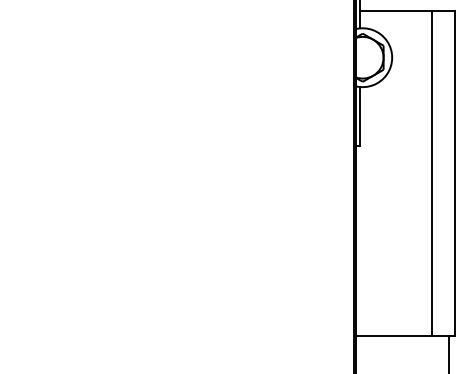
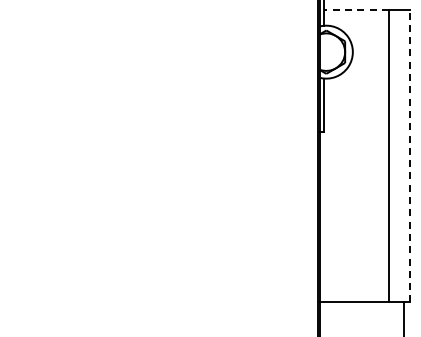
line: (396, 11) -> (356, 10), solid -> dashed
line: (455, 173) -> (409, 156), solid -> dashed

